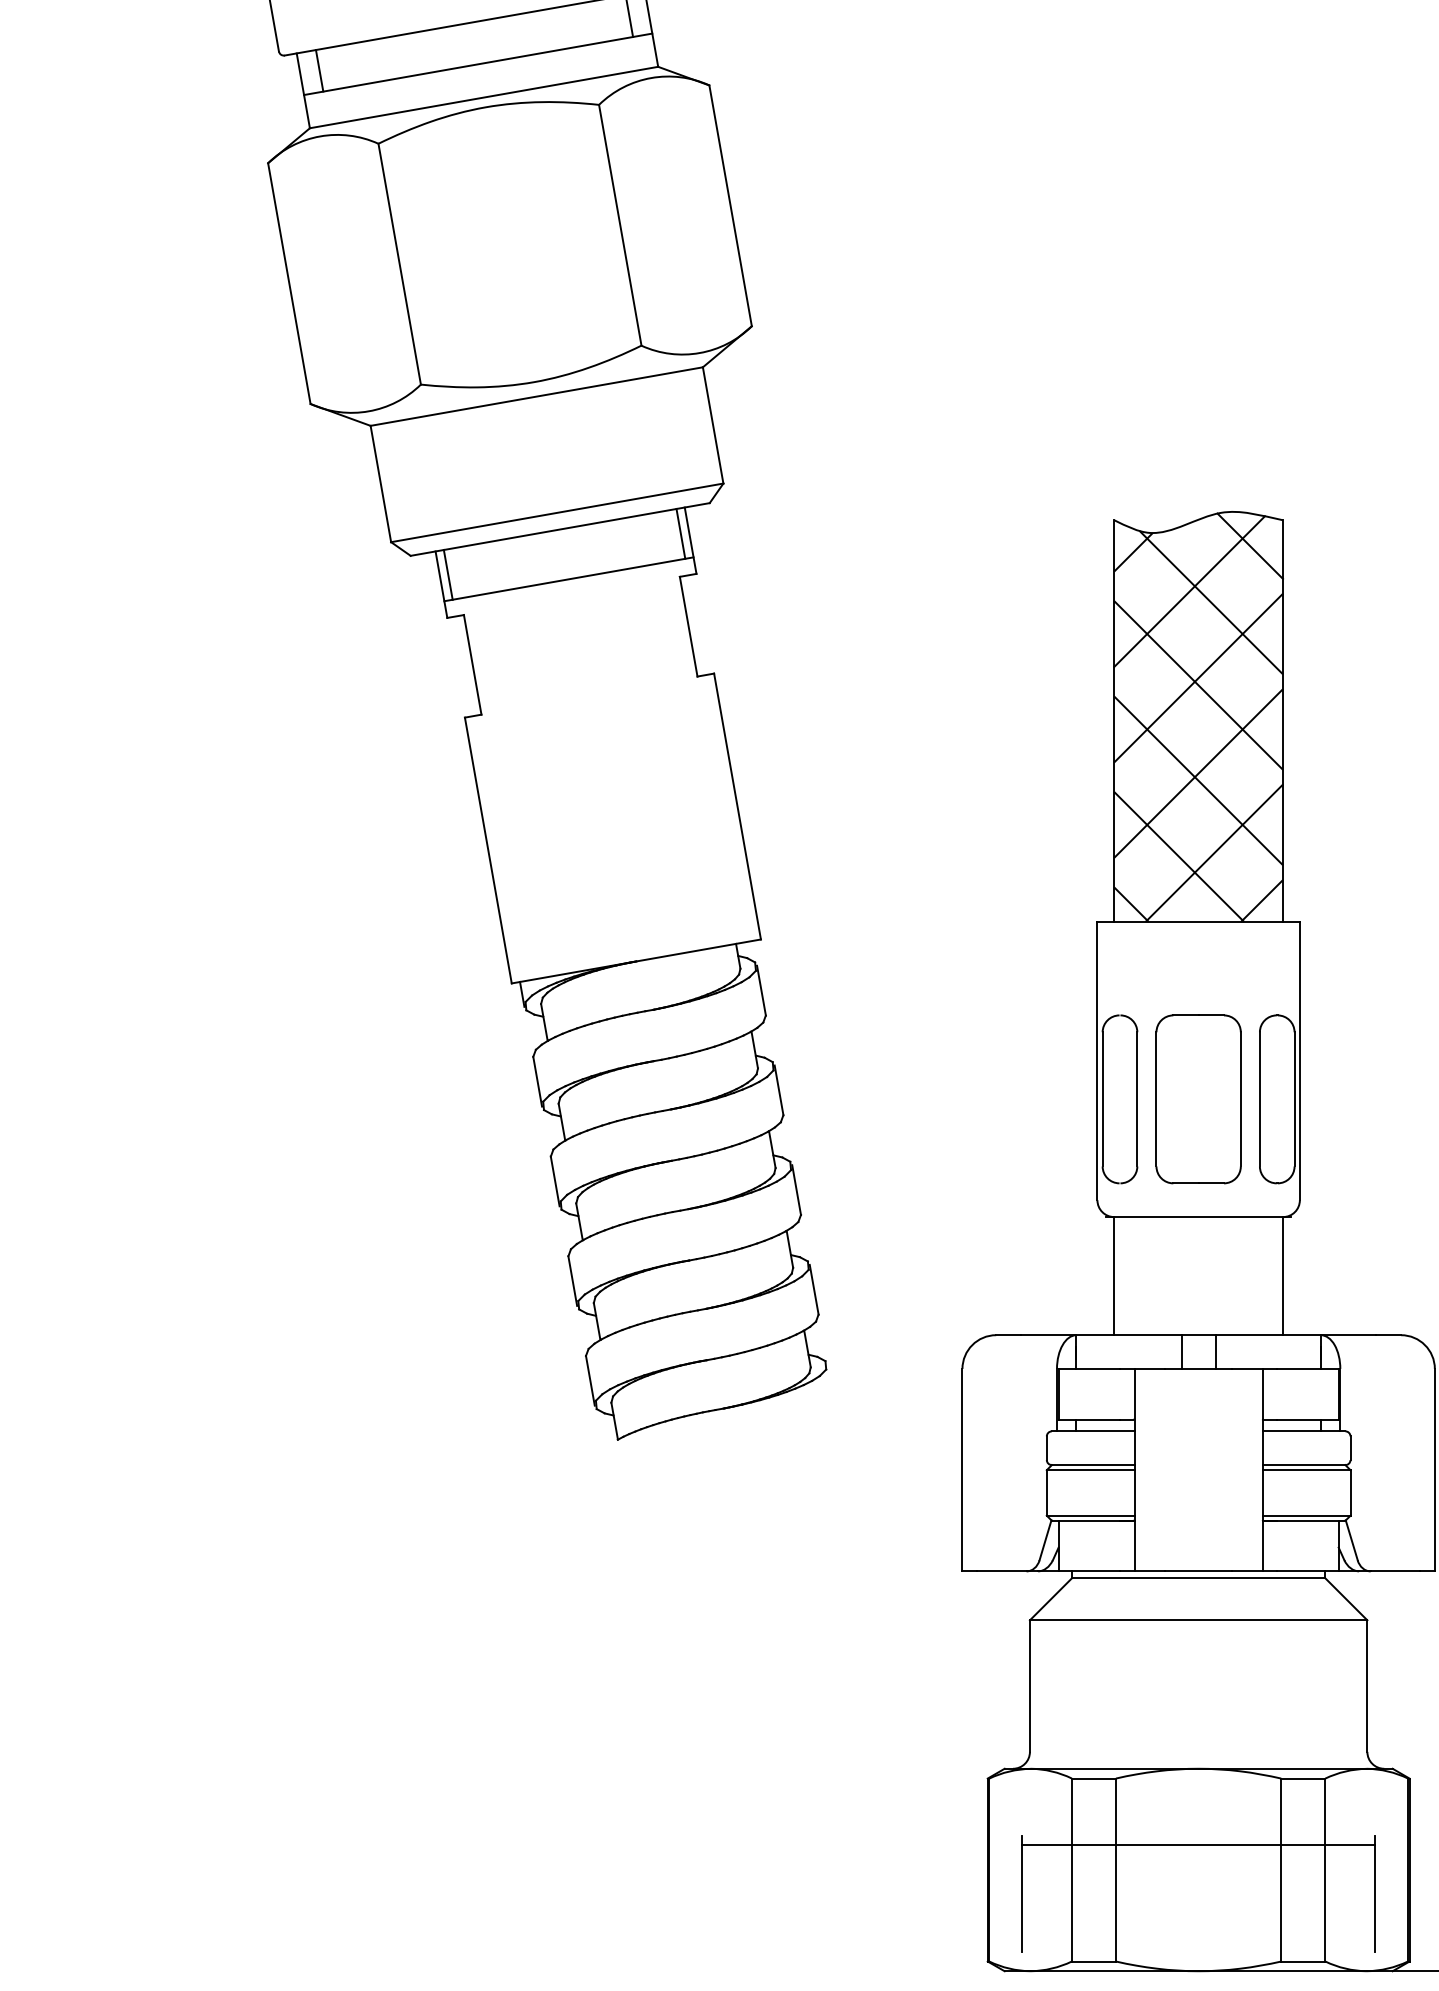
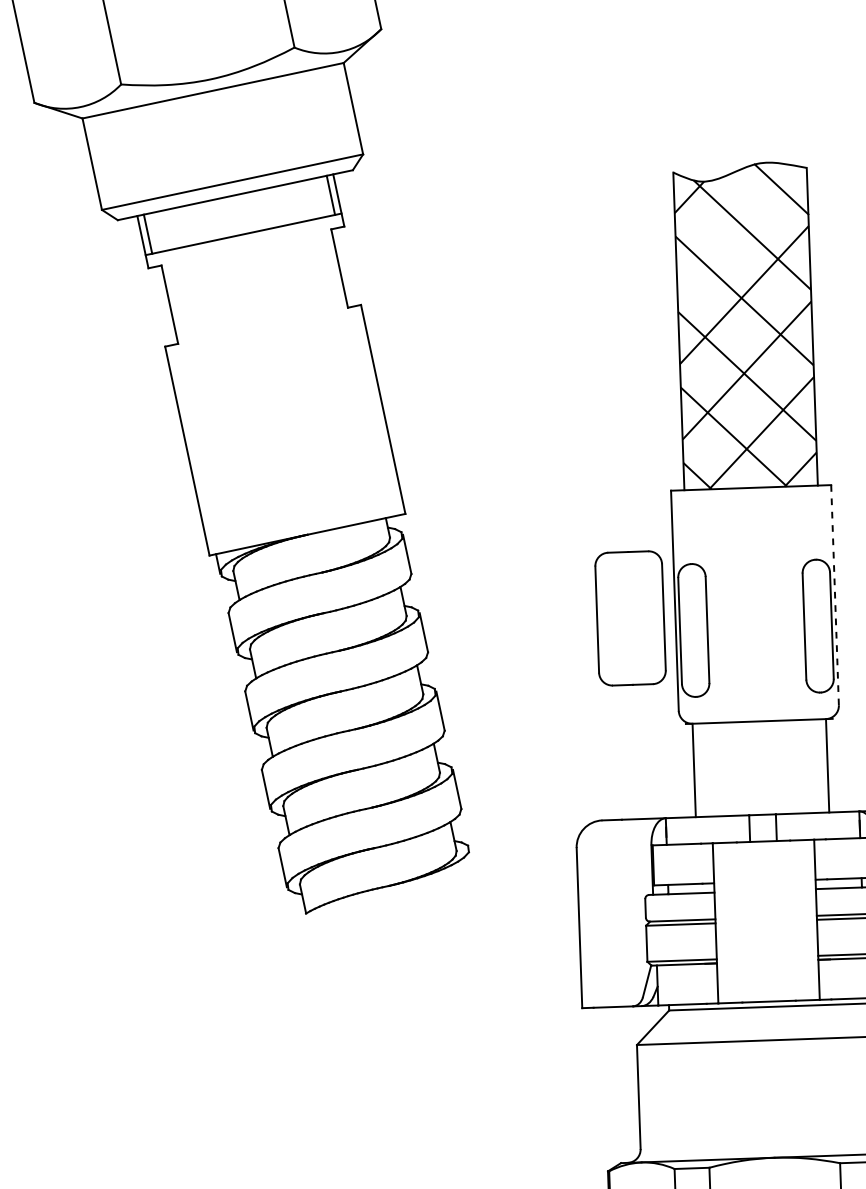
line: (1189, 591) -> (734, 226), removed
line: (1299, 1060) -> (834, 594), solid -> dashed
part: (1198, 1099) -> (630, 618), moved

